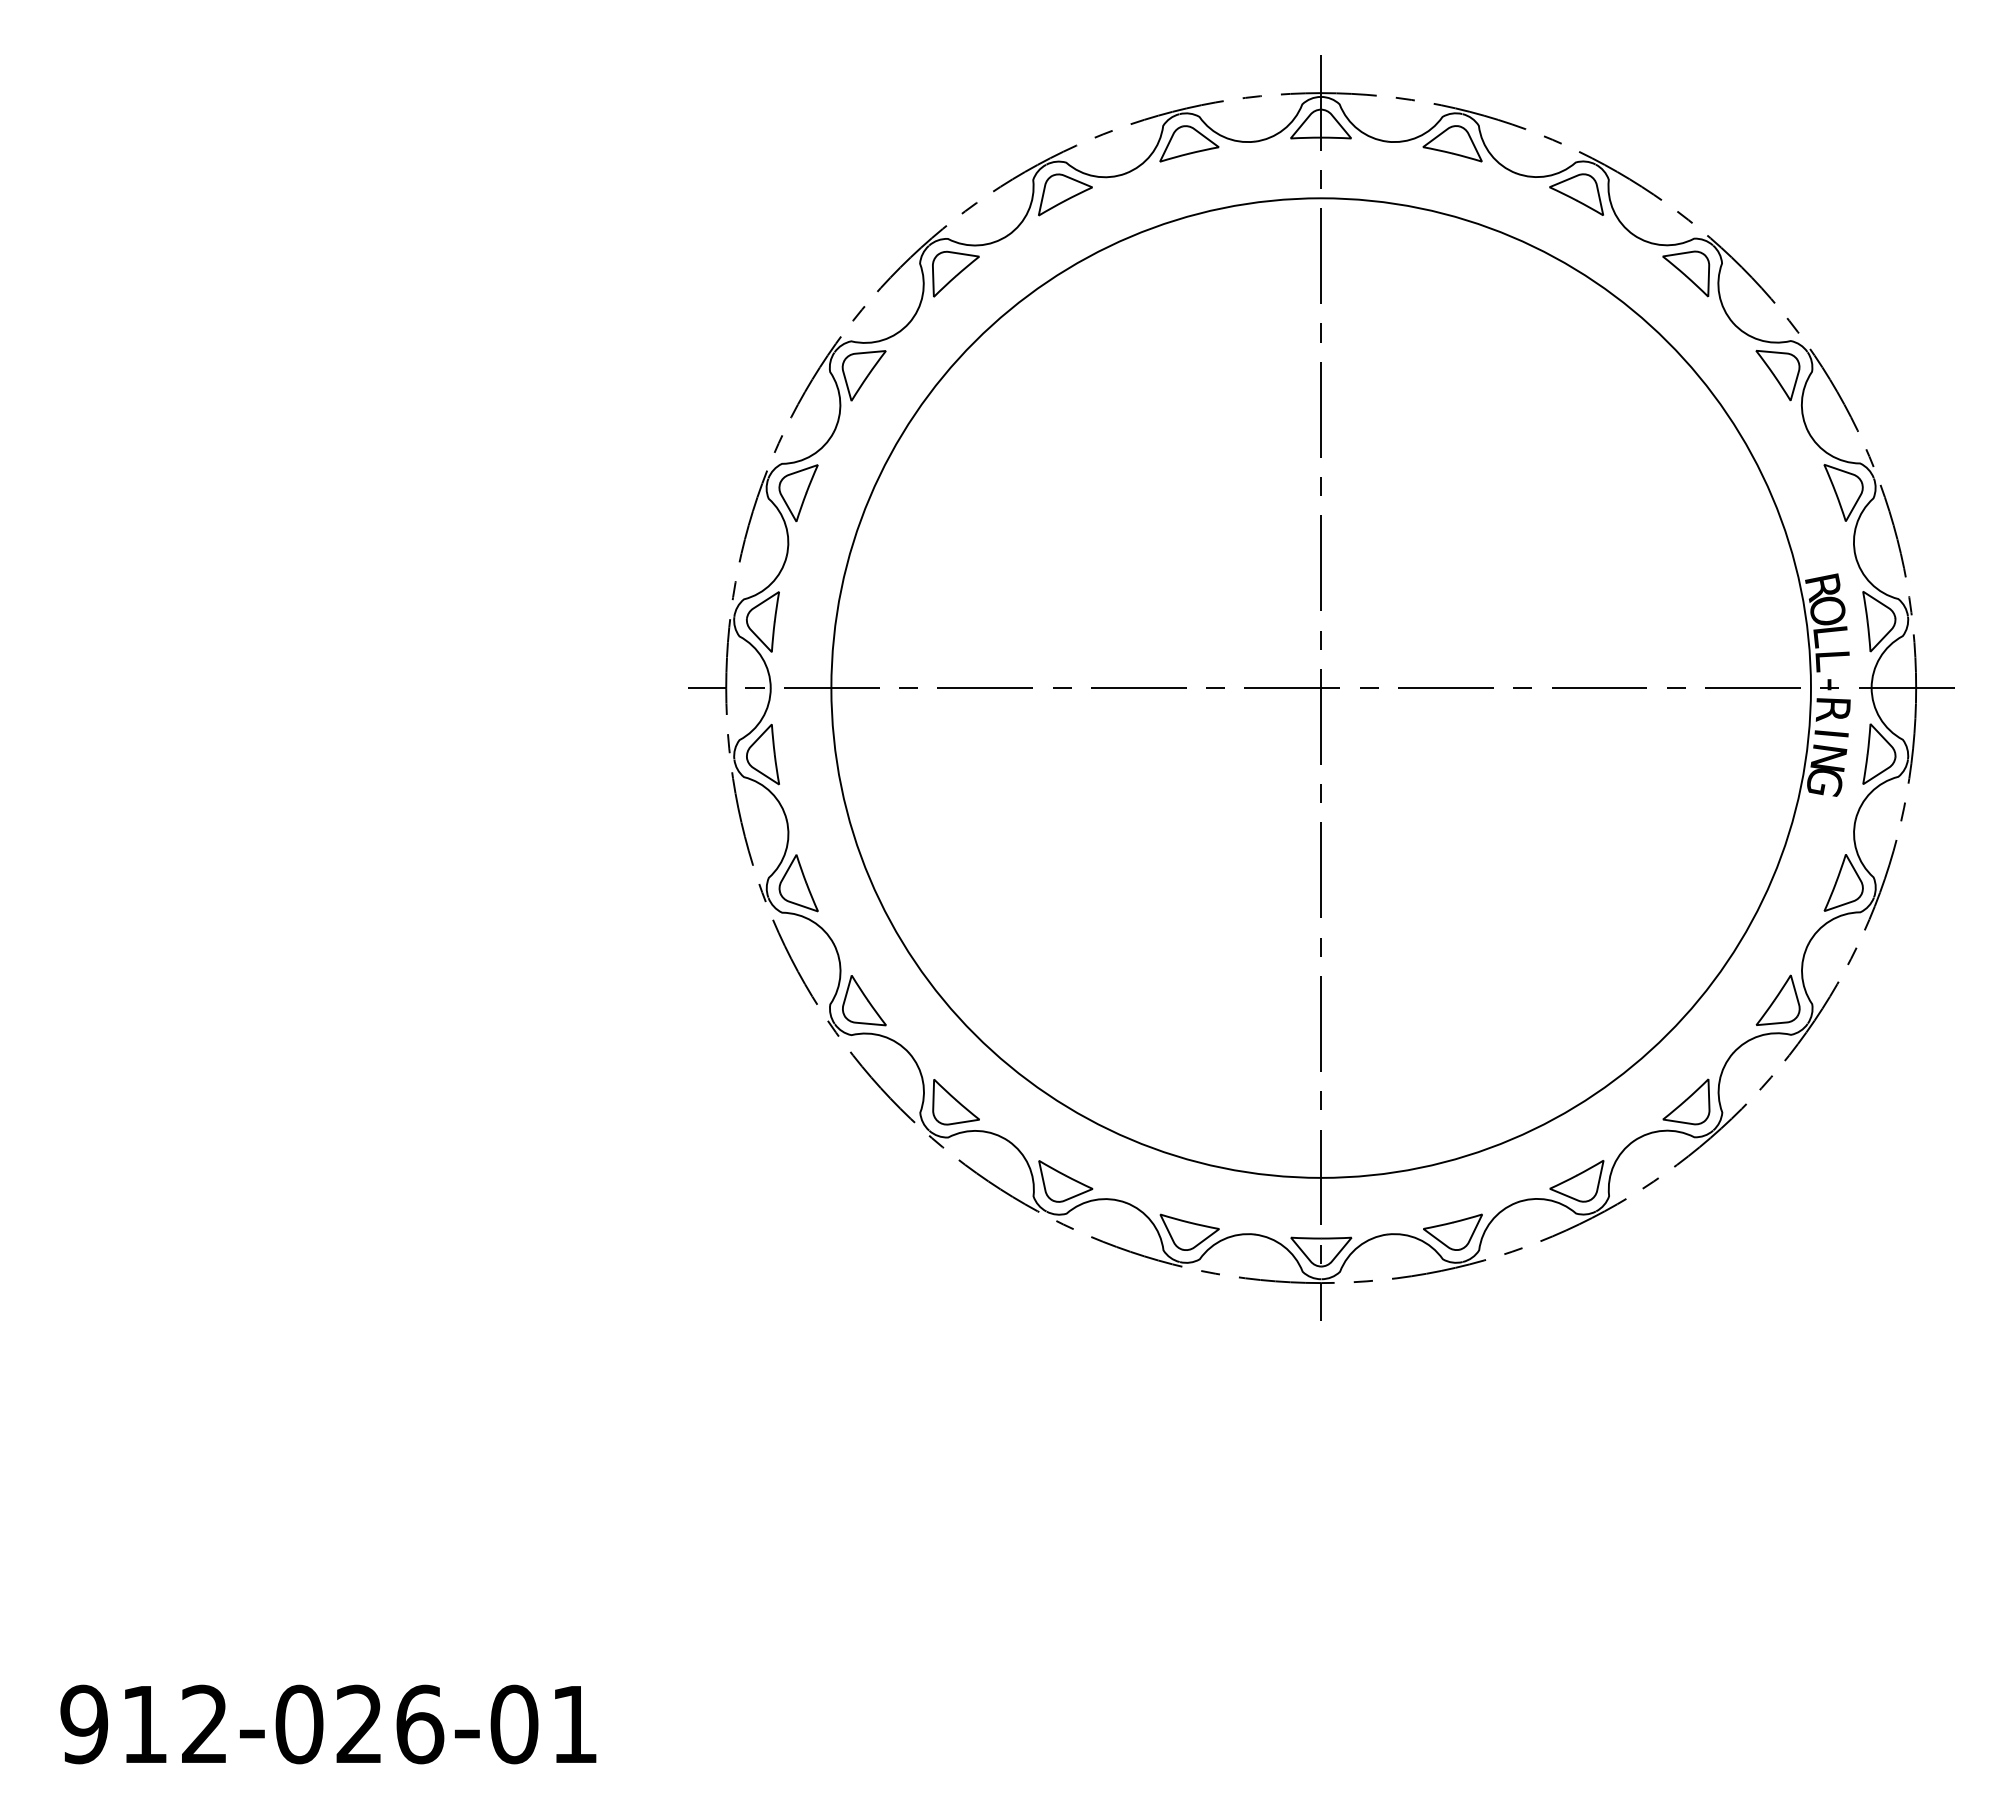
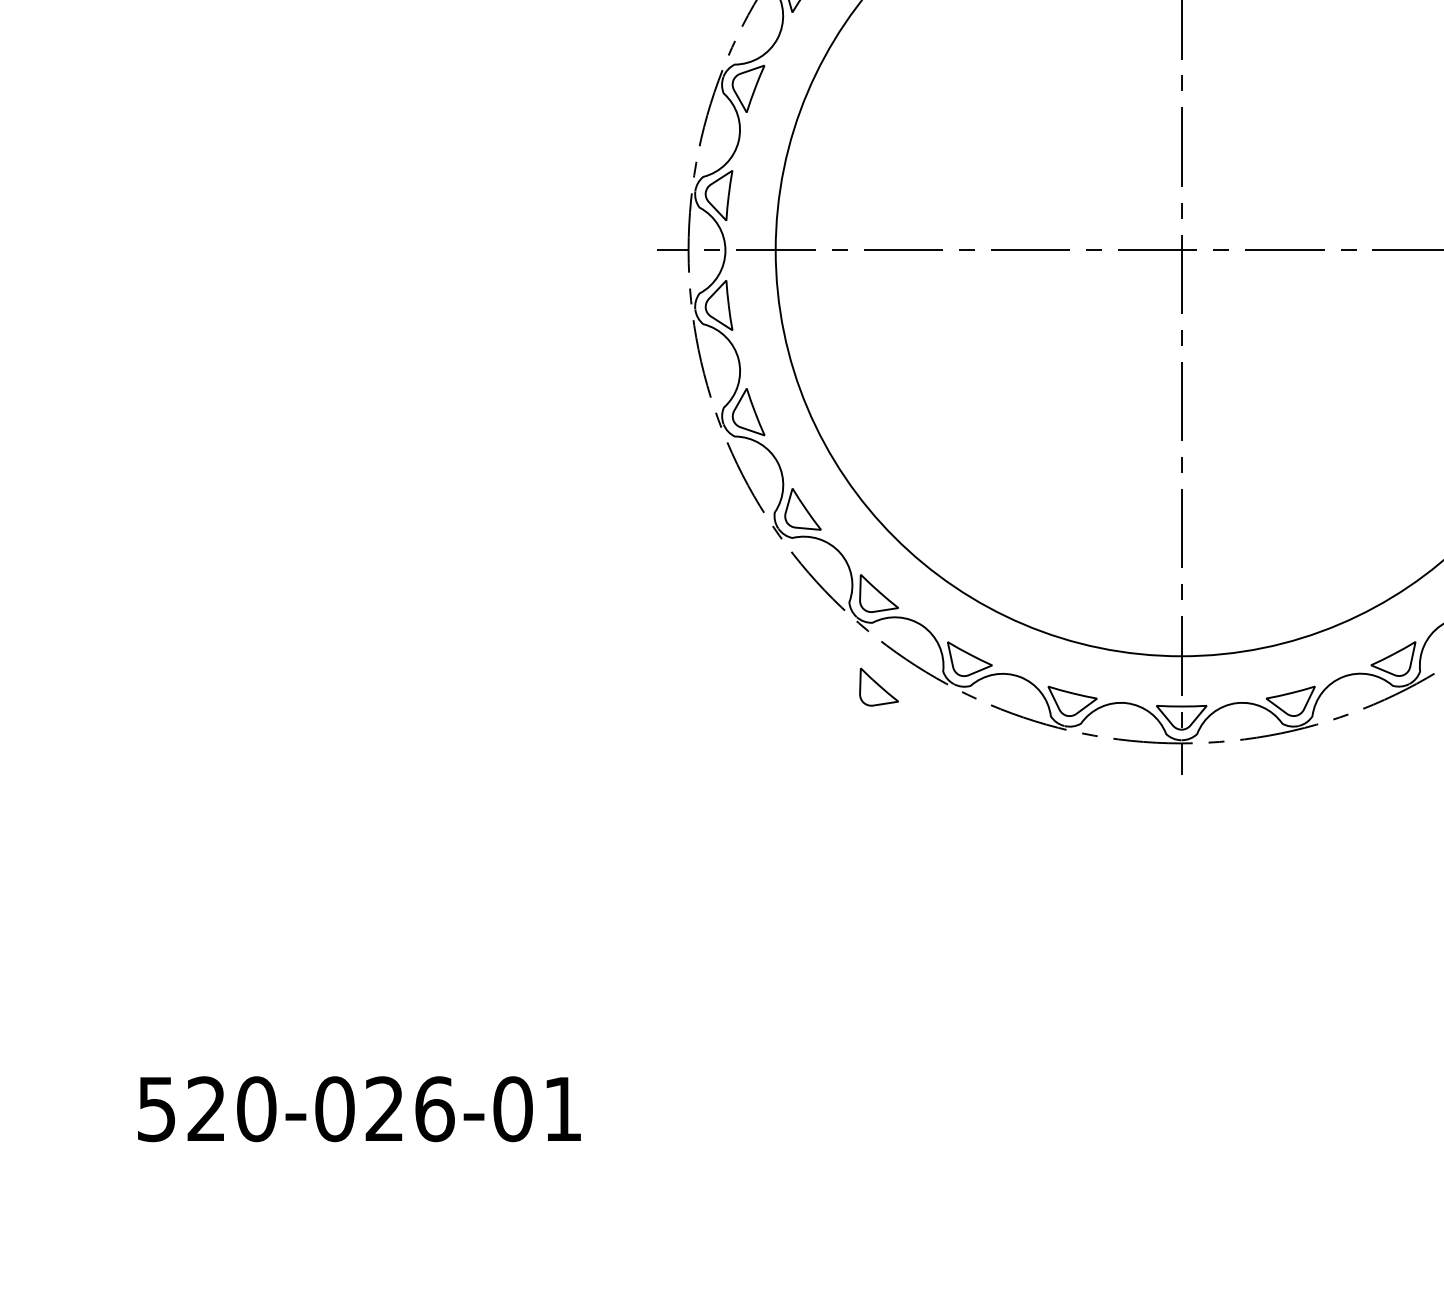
part: (955, 1215) -> (878, 687), added
text: (144, 1724) -> (206, 1109), 912-026-01 -> 520-026-01

